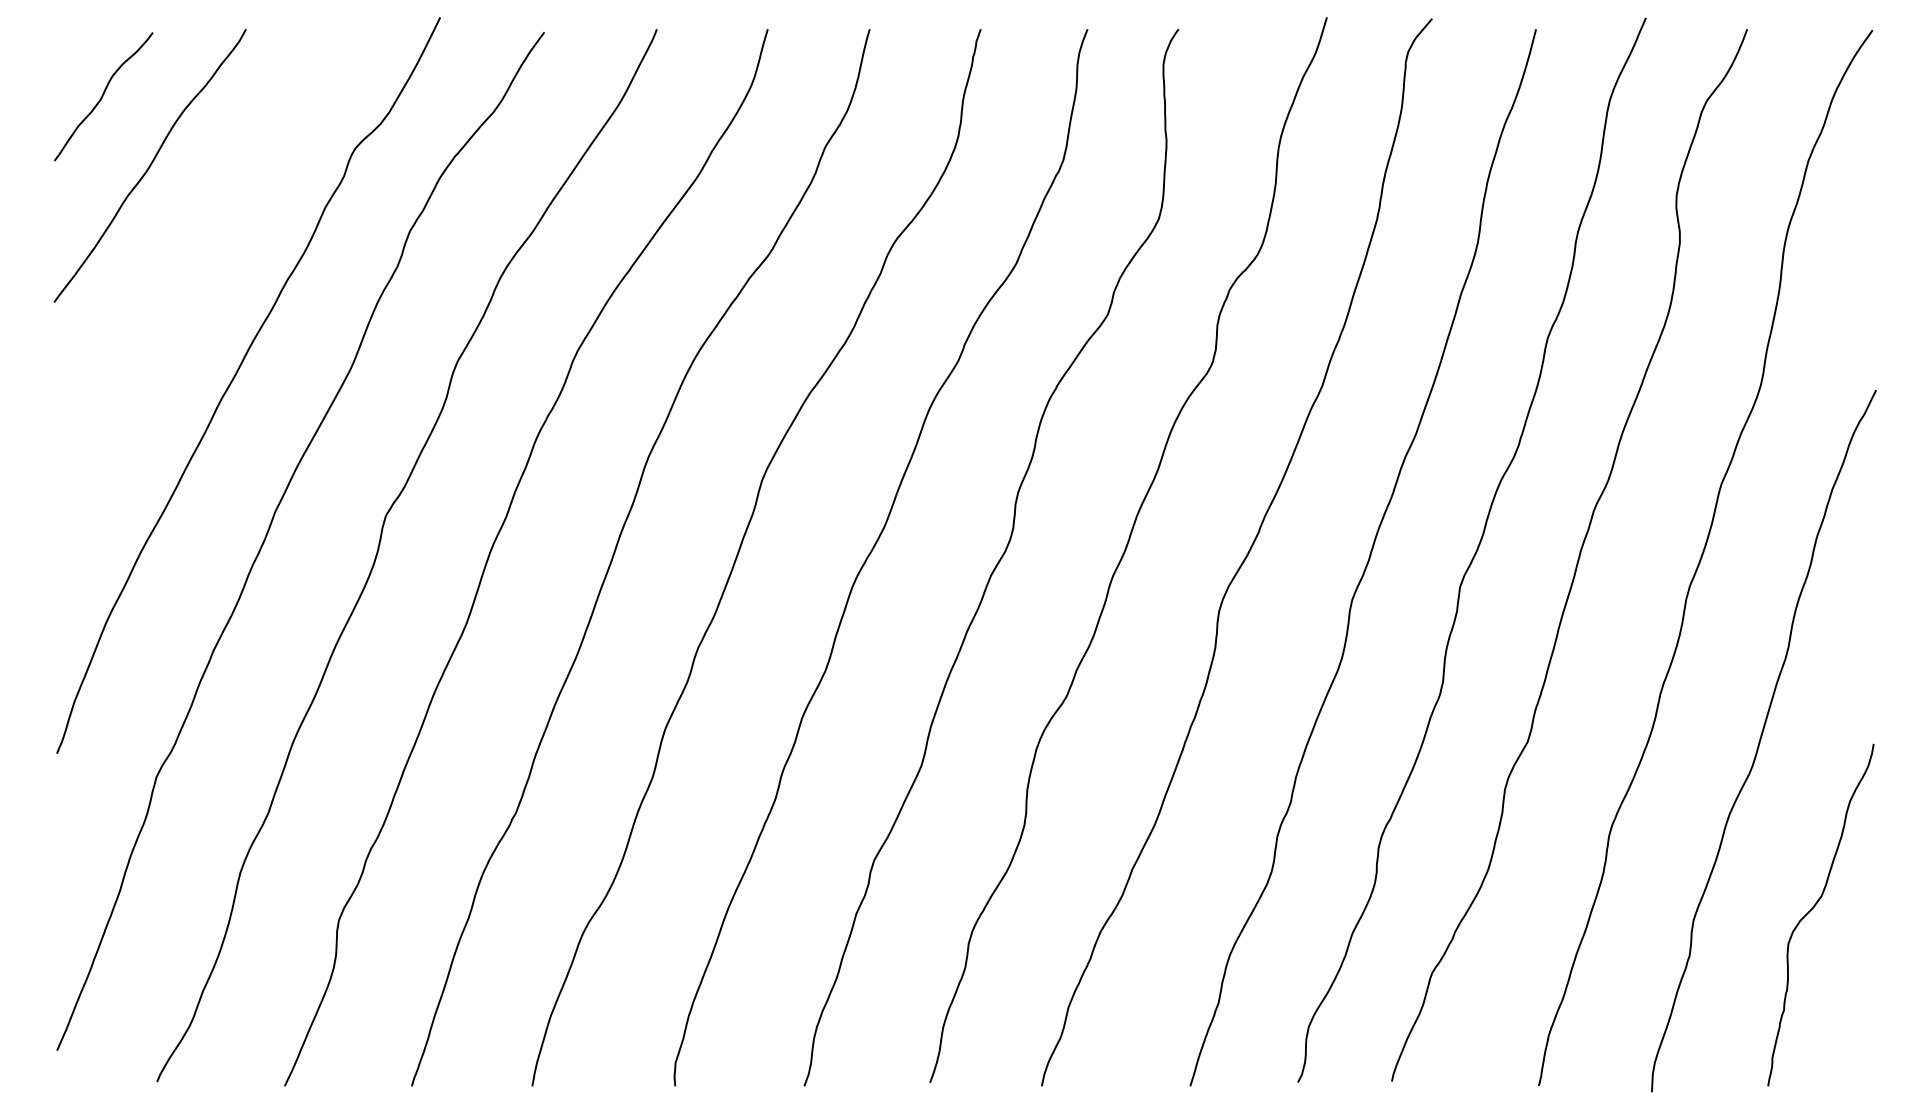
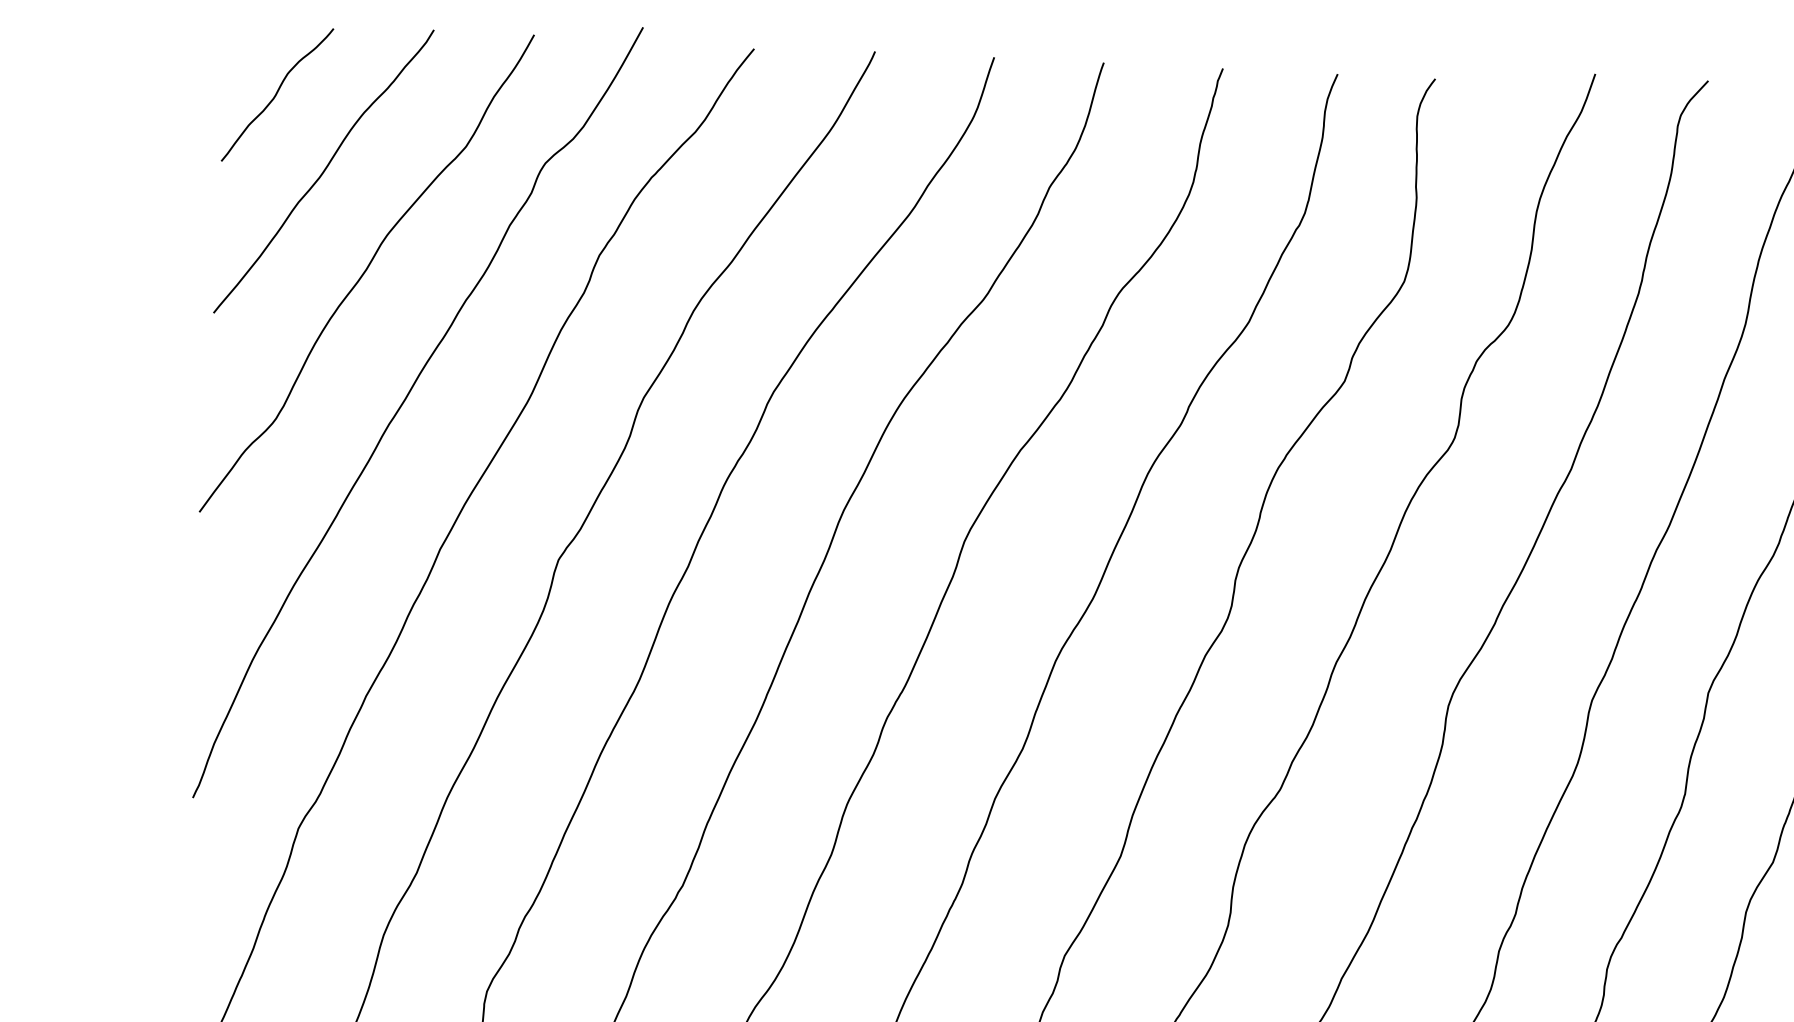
curve: (193, 258) -> (365, 273), added

